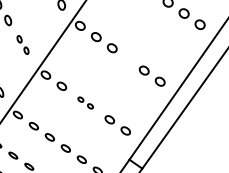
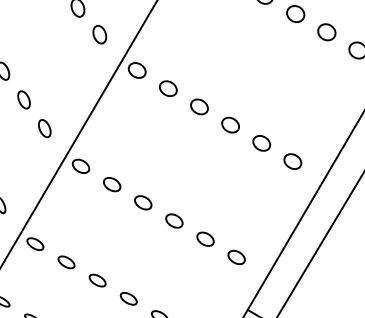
part: (22, 44) -> (33, 113), size x1.43
part: (127, 59) -> (229, 125), added
part: (85, 102) -> (158, 210), size x1.67

